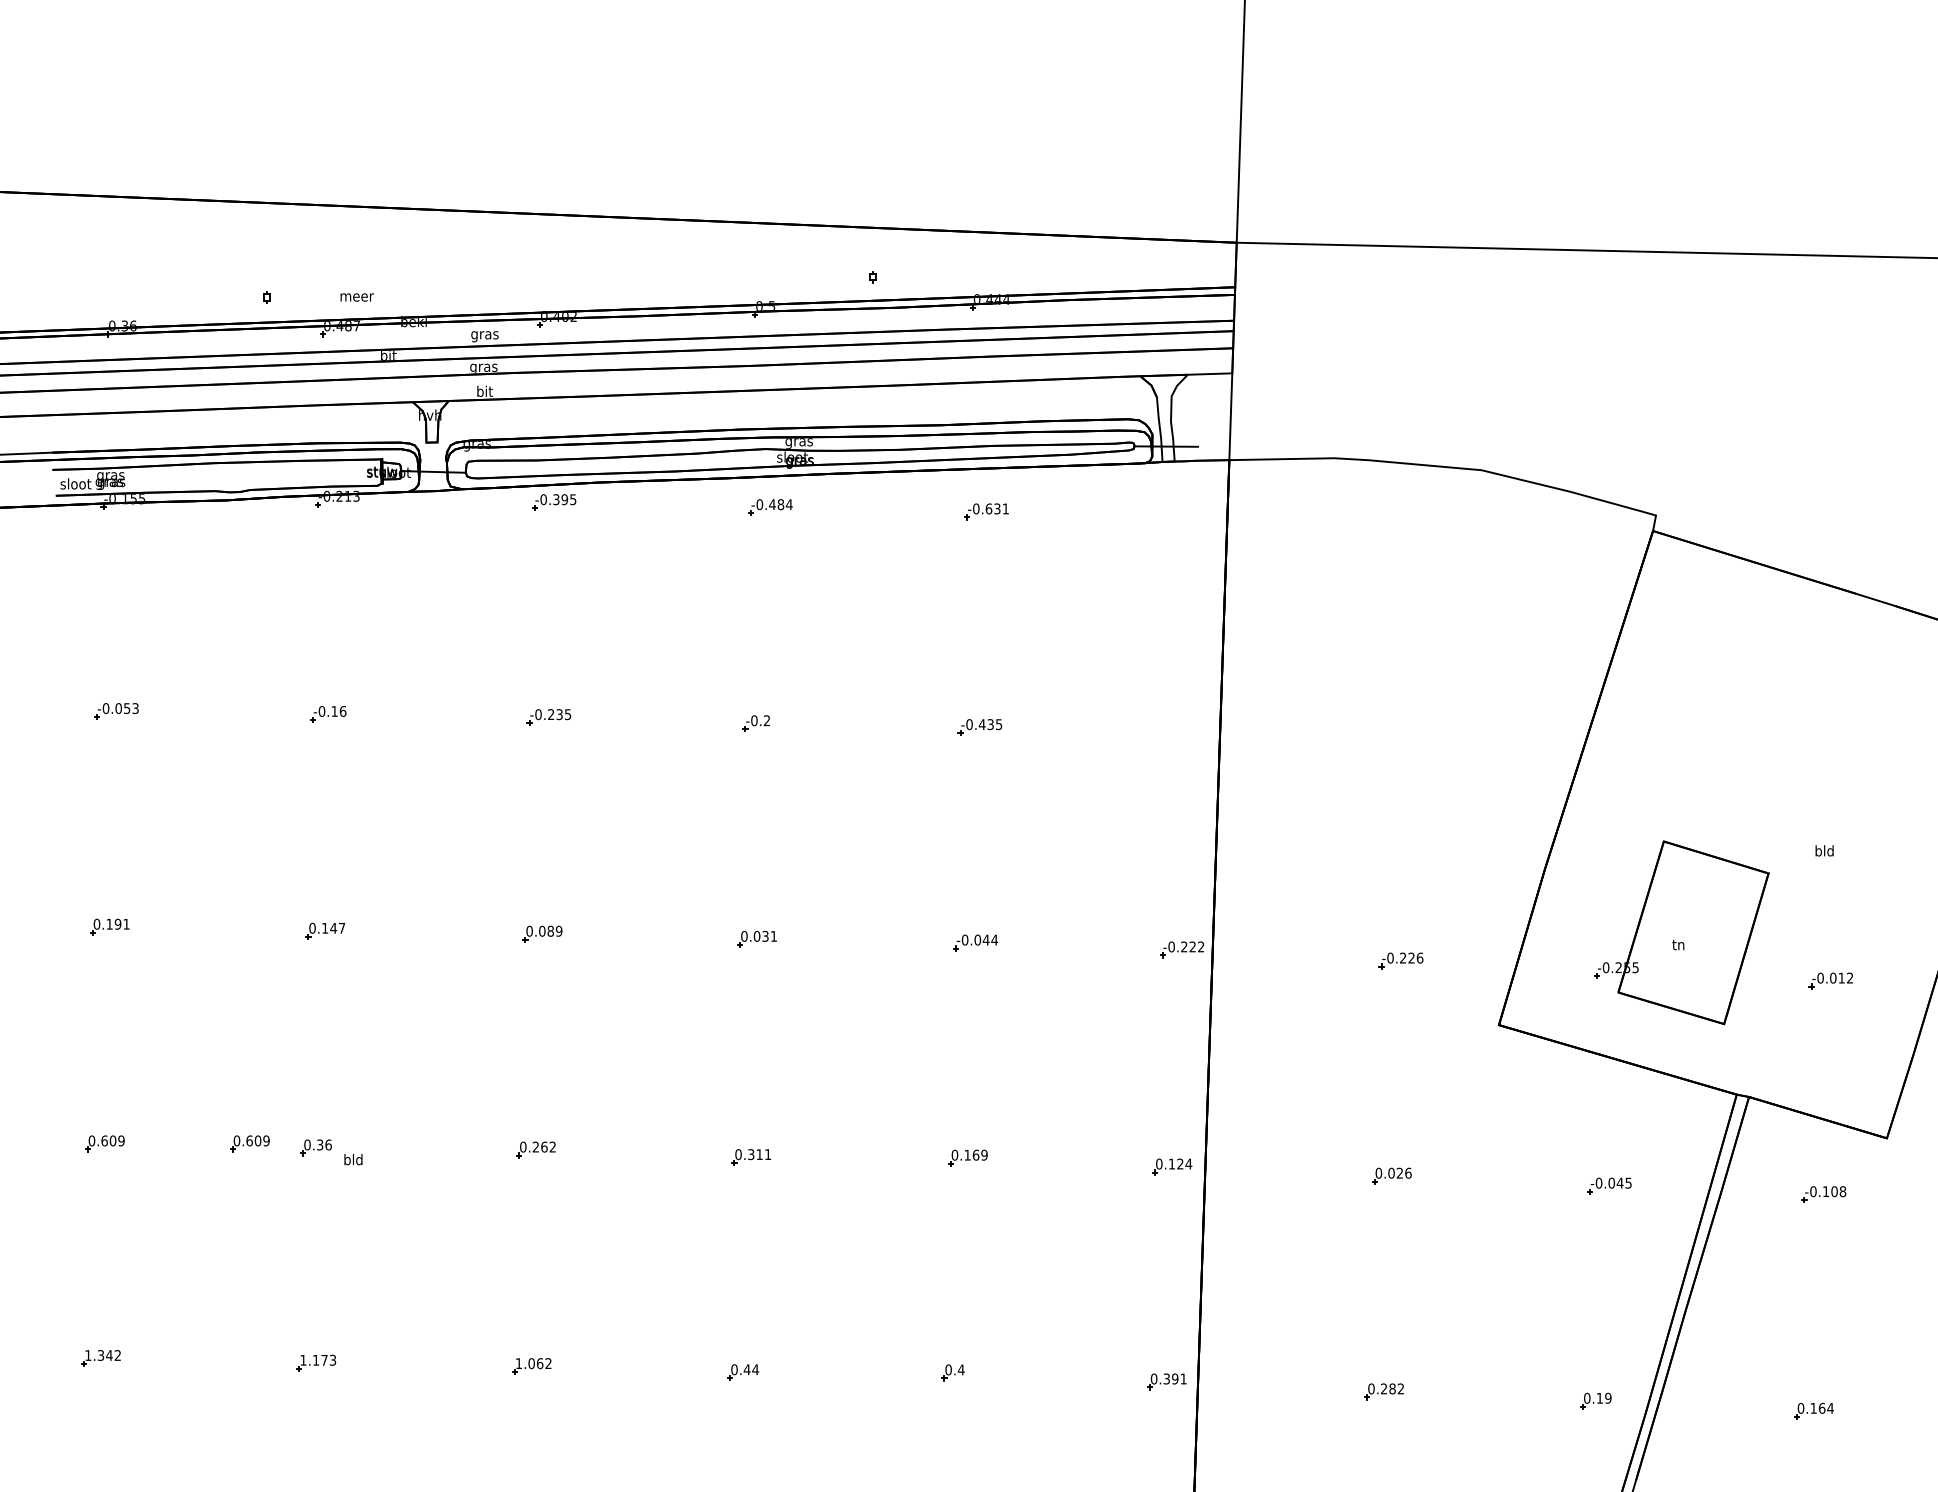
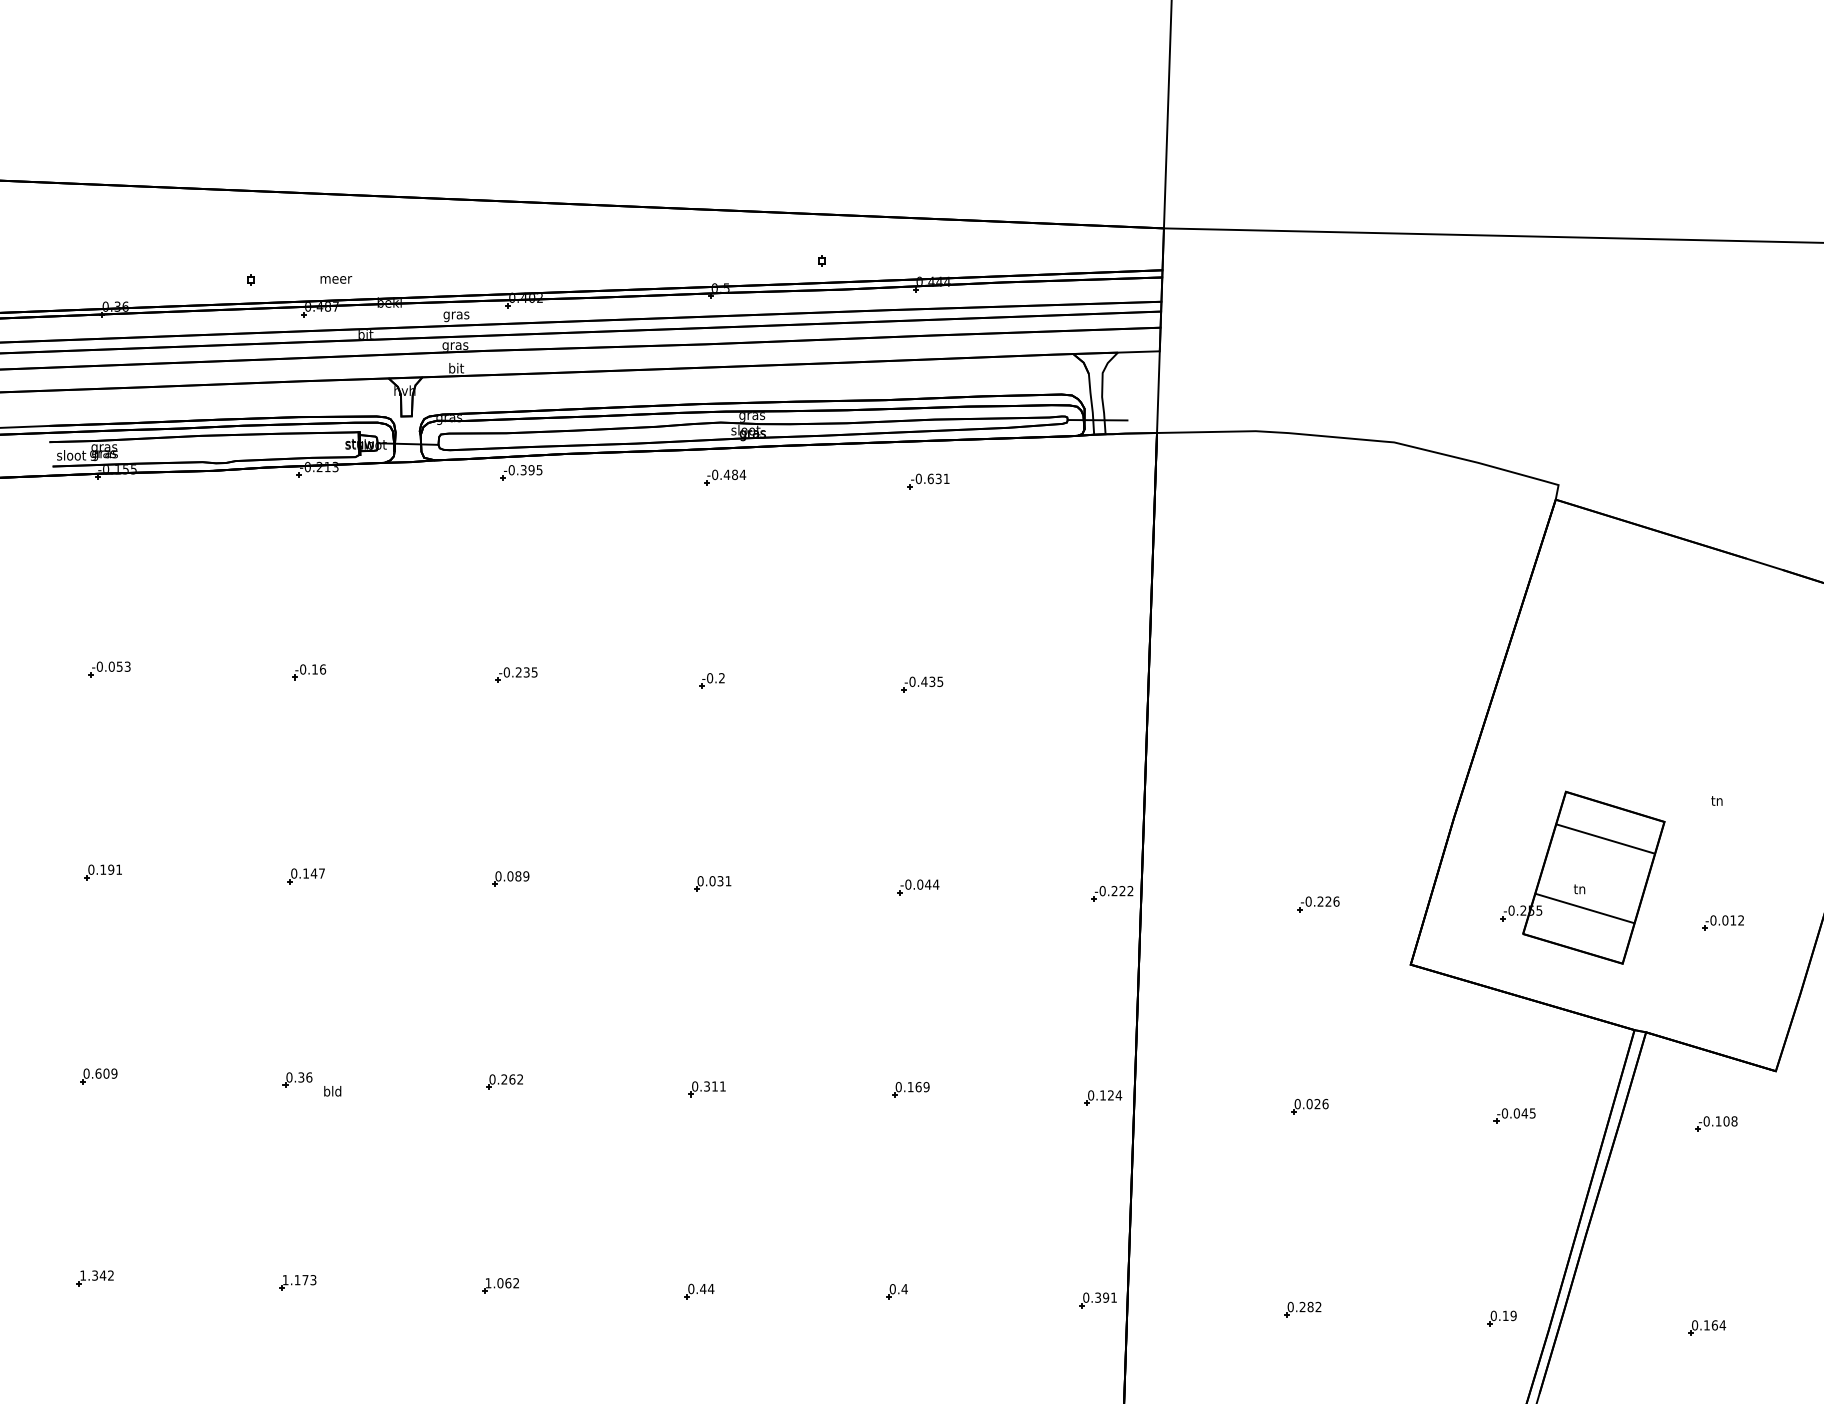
text: (1824, 850) -> (1717, 800), bld -> tn
line: (1705, 891) -> (1605, 838), added
line: (1683, 964) -> (1584, 907), added
part: (249, 1143) -> (234, 1076), removed

